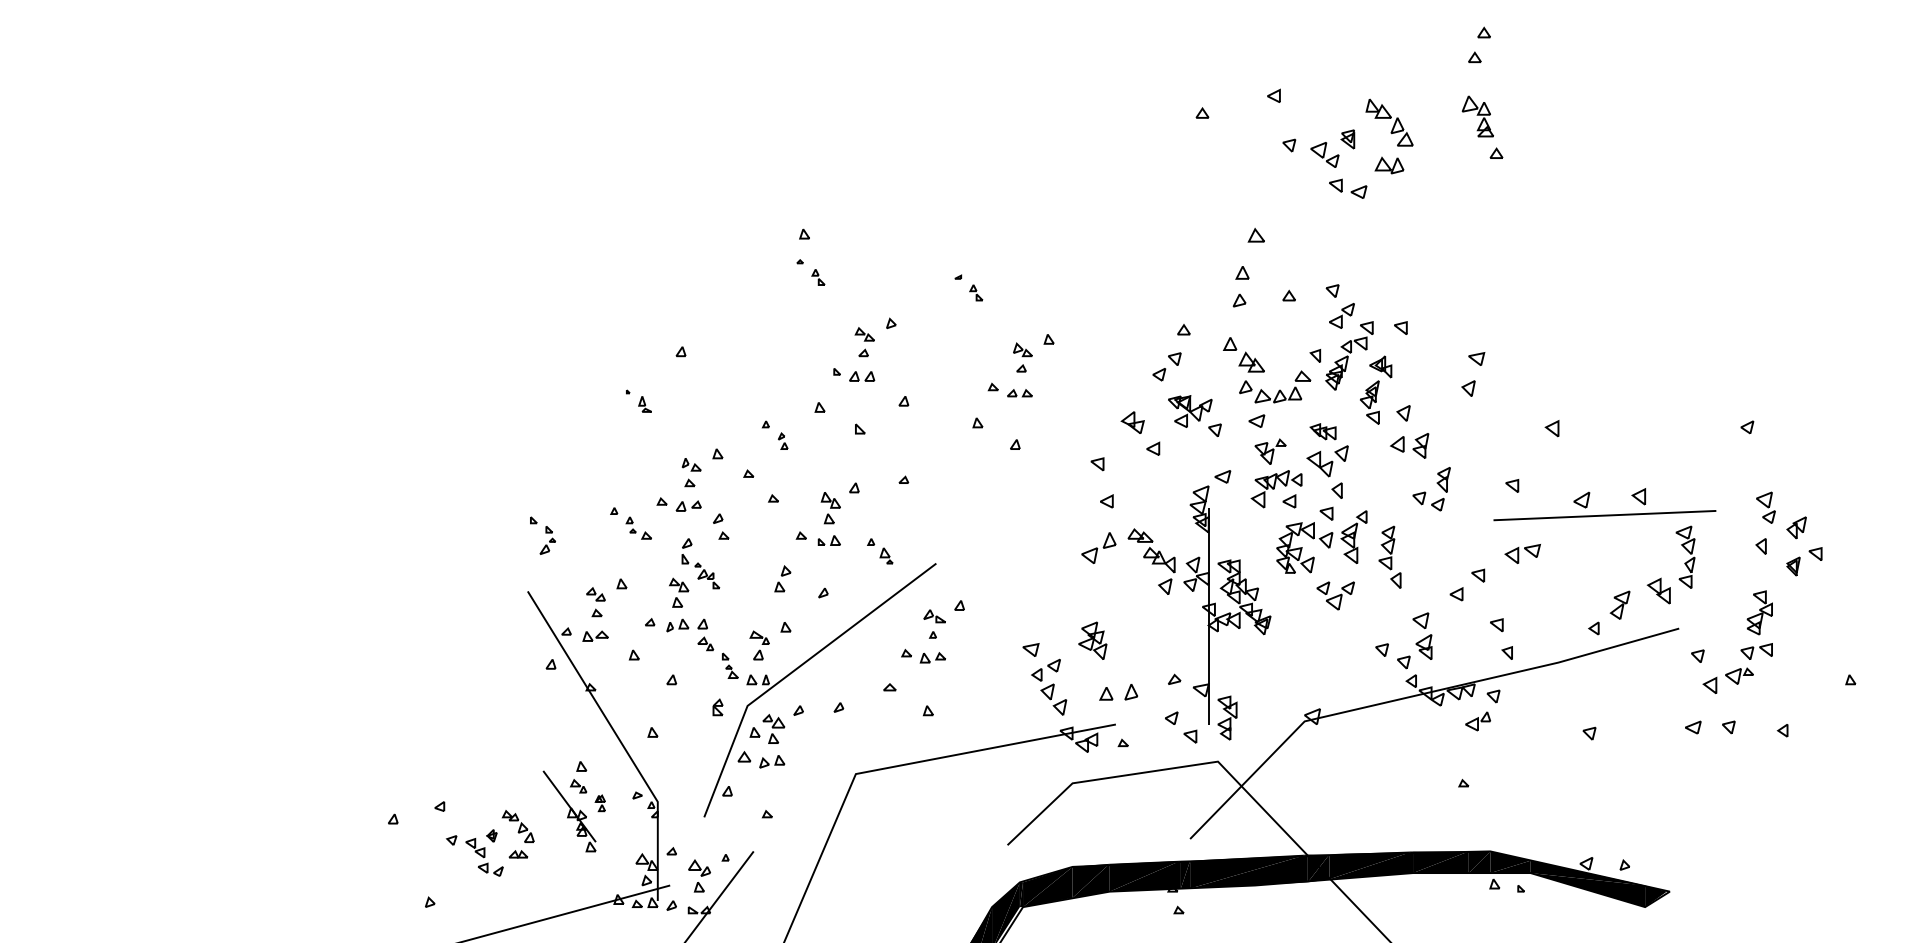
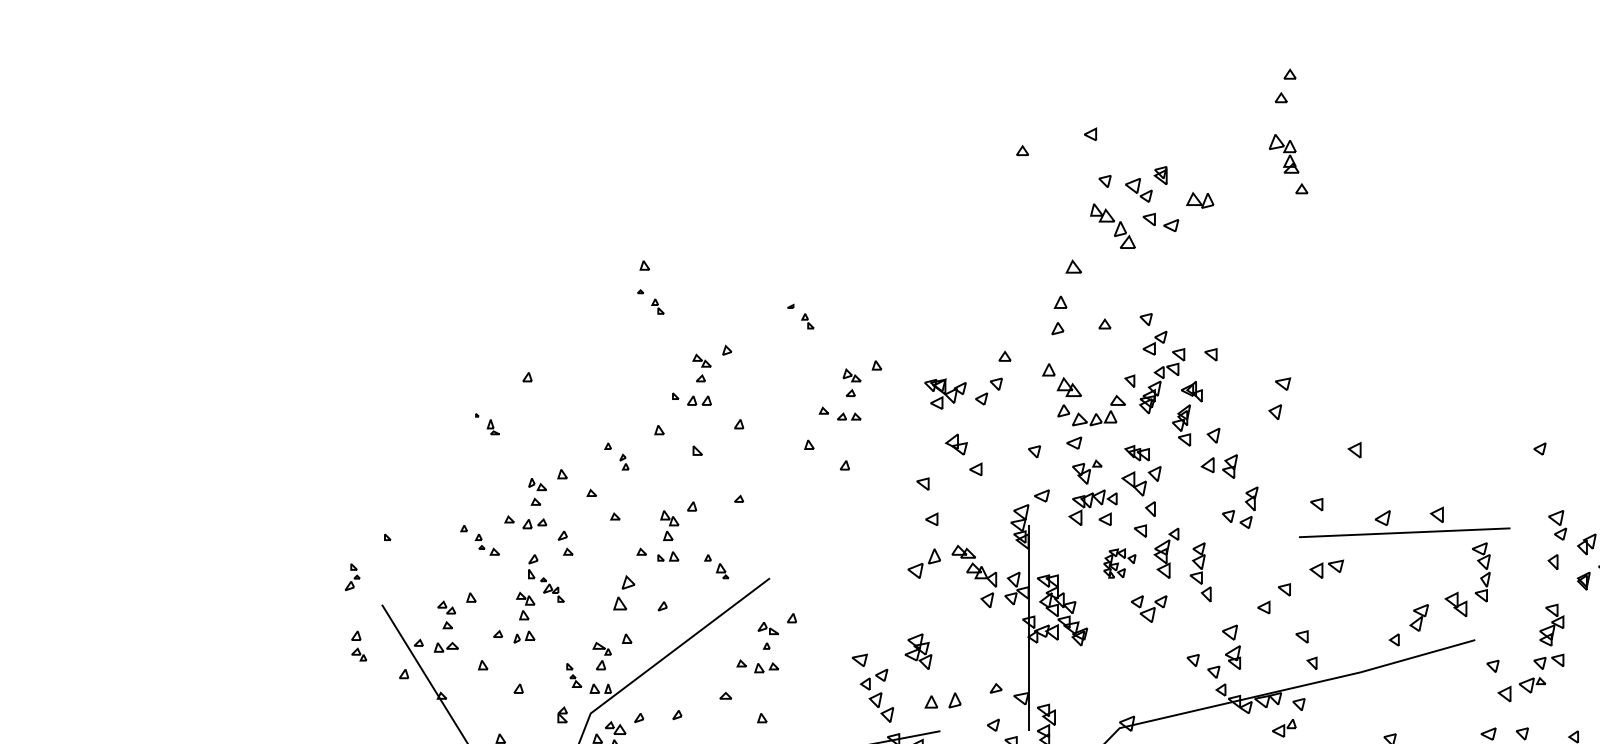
part: (1389, 122) -> (1112, 226), moved
part: (1190, 411) -> (945, 394), moved
part: (547, 540) -> (352, 577), moved
part: (1304, 547) -> (1119, 563), size x0.6
part: (782, 578) -> (623, 592), size x1.4
part: (705, 634) -> (358, 645), moved

